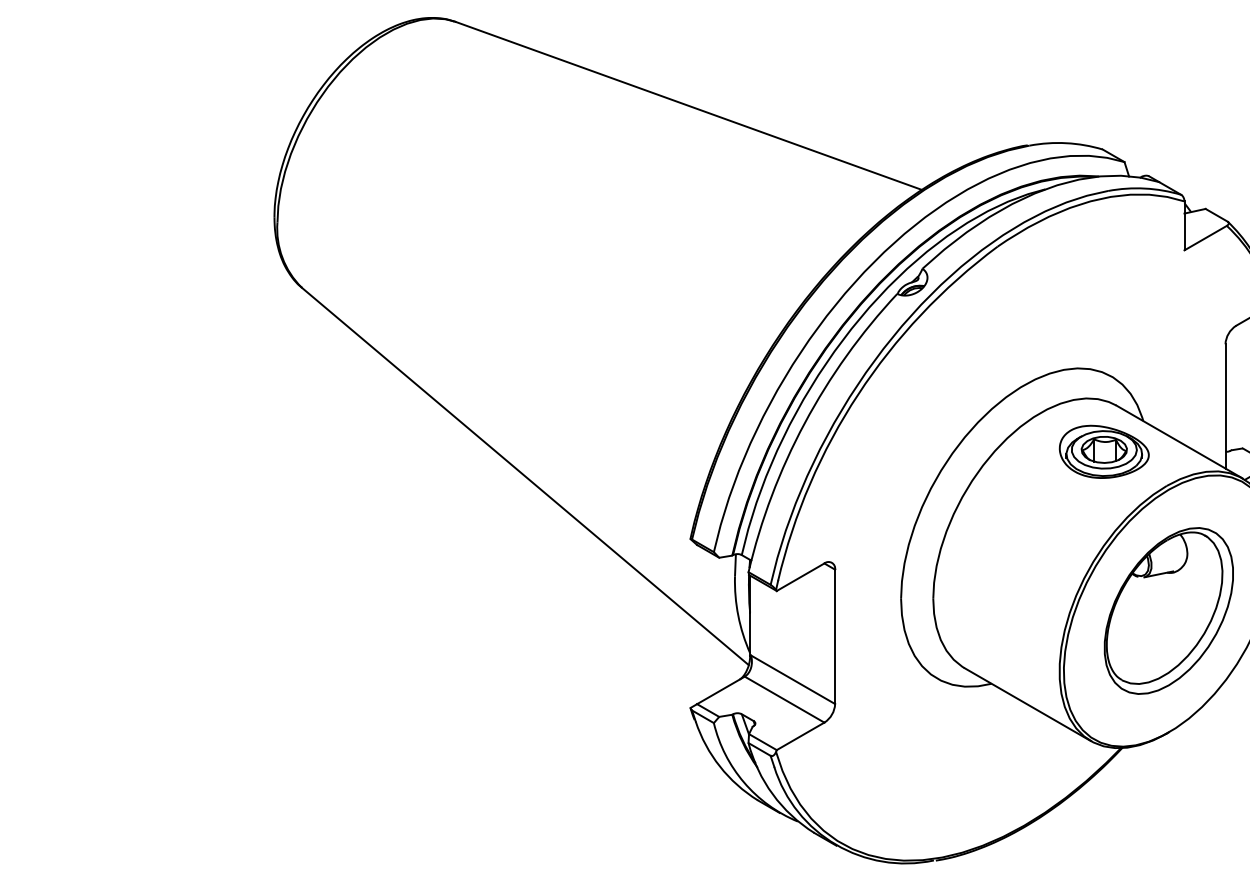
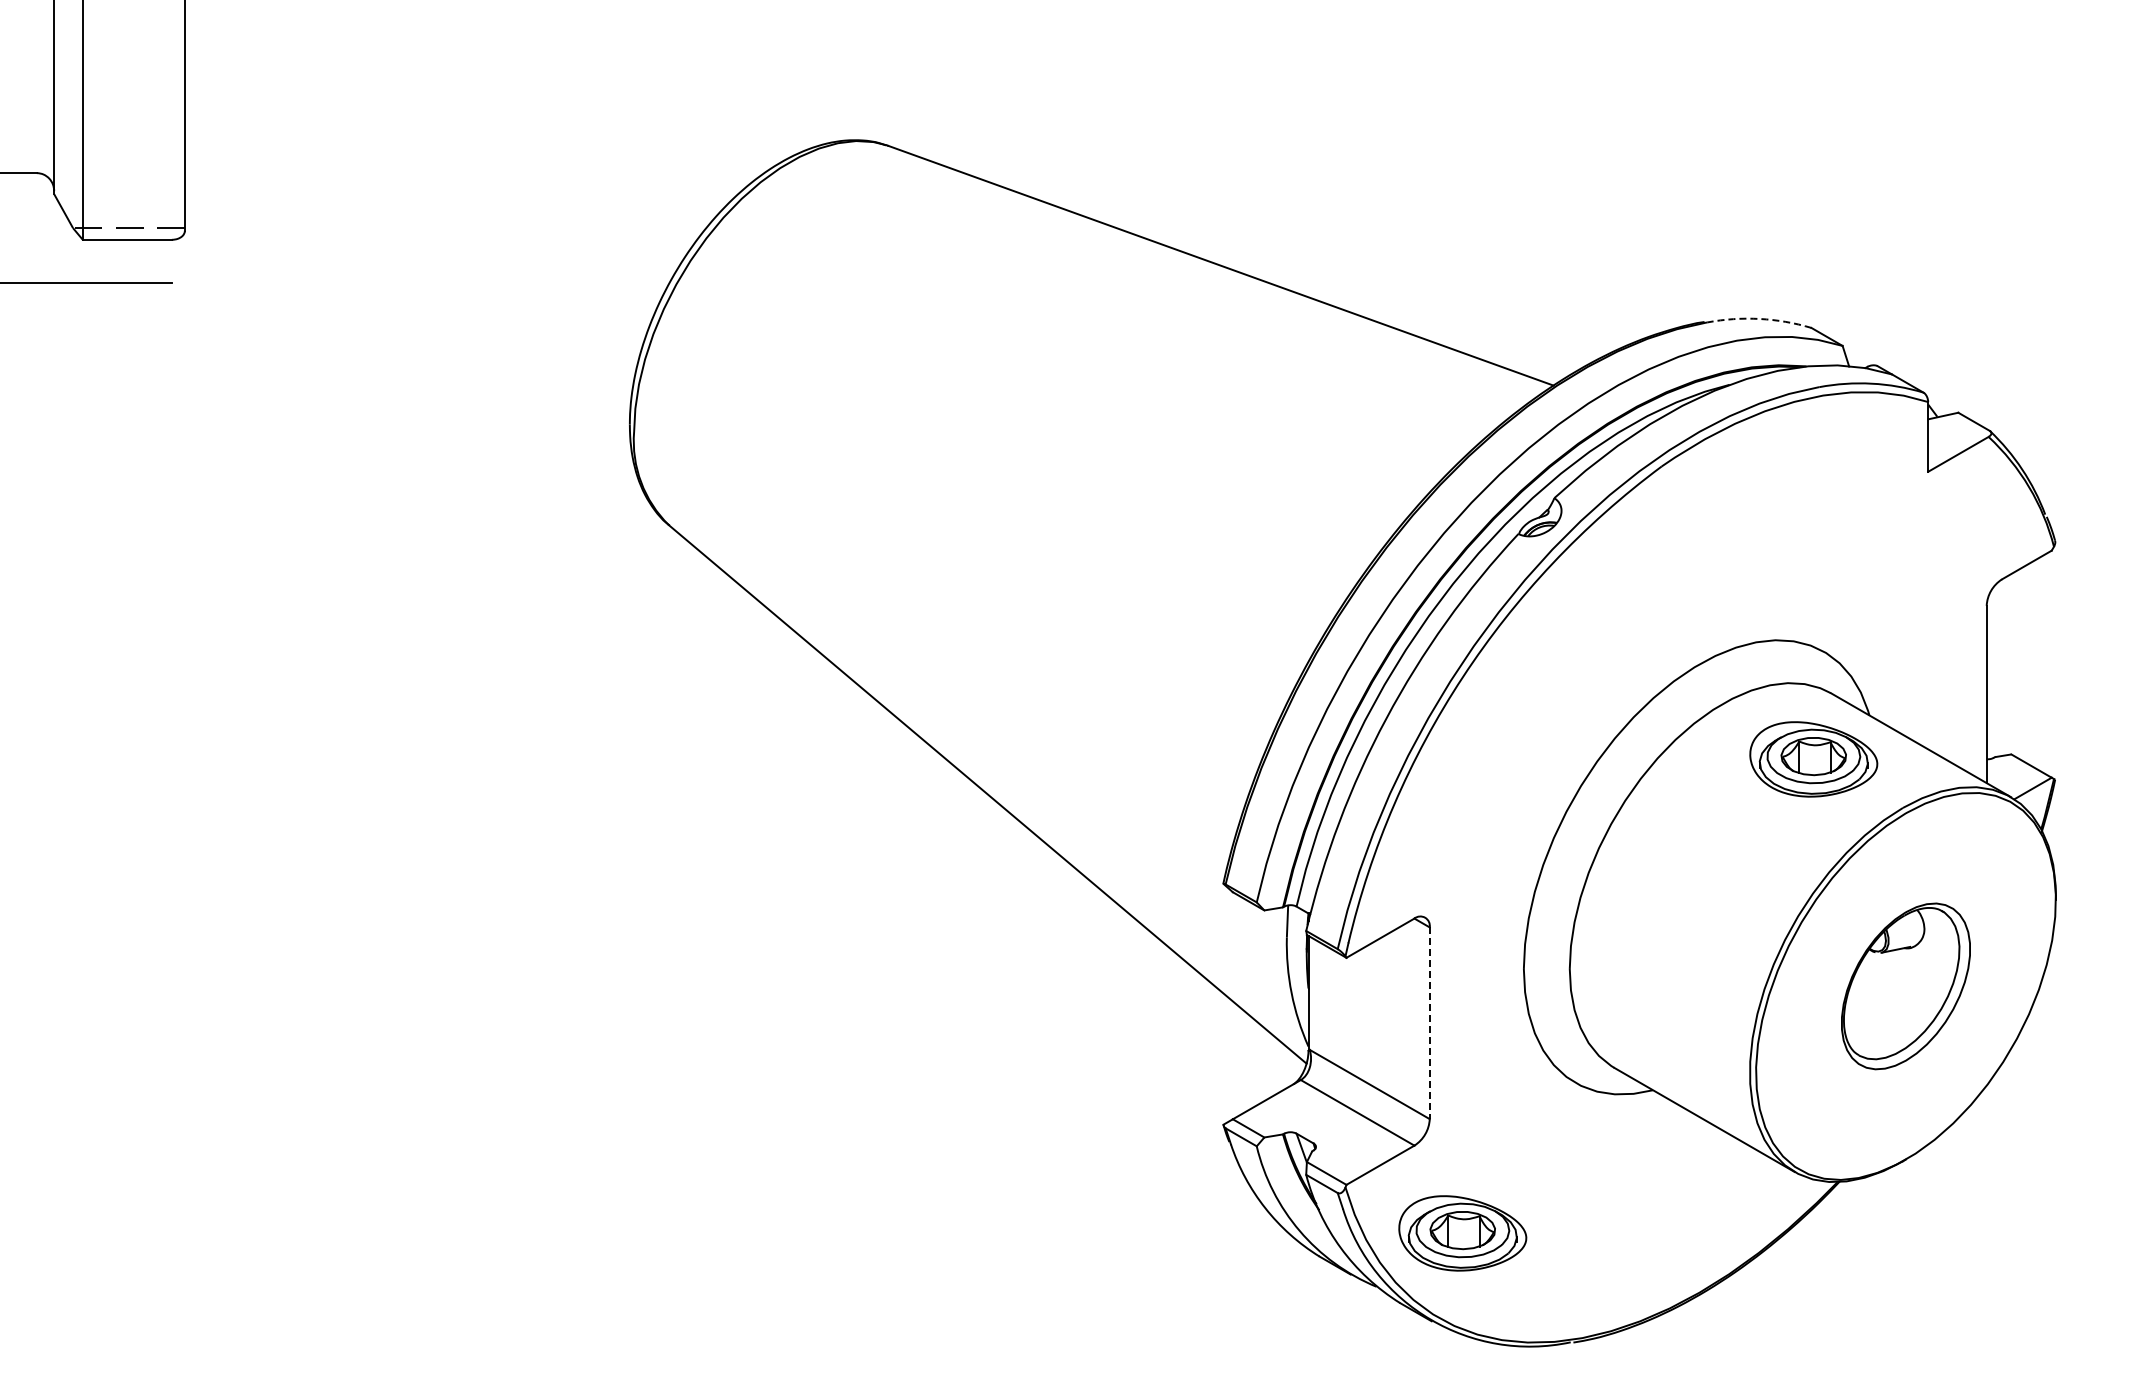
arc: (1066, 142) -> (1759, 318), solid -> dashed
part: (1168, 611) -> (1905, 986), size x0.7
line: (834, 637) -> (1429, 1023), solid -> dashed
part: (858, 784) -> (1462, 1233), added

